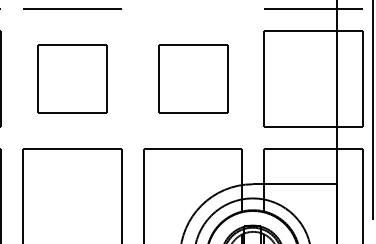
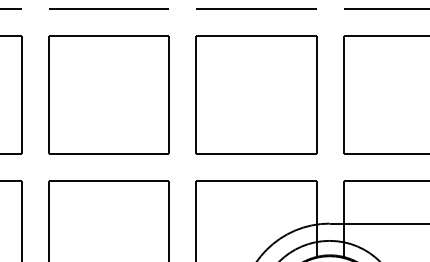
line: (192, 8) -> (255, 8), added
part: (72, 78) -> (109, 94), size x1.43
part: (192, 78) -> (255, 94), size x1.43

